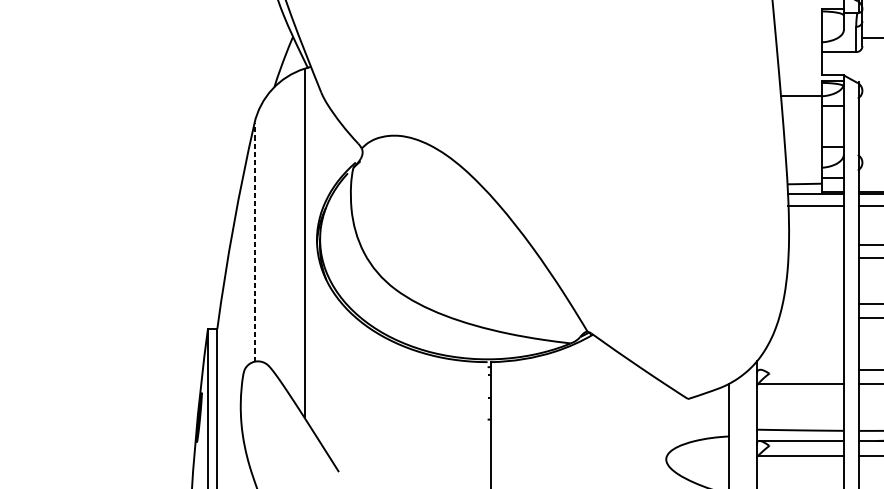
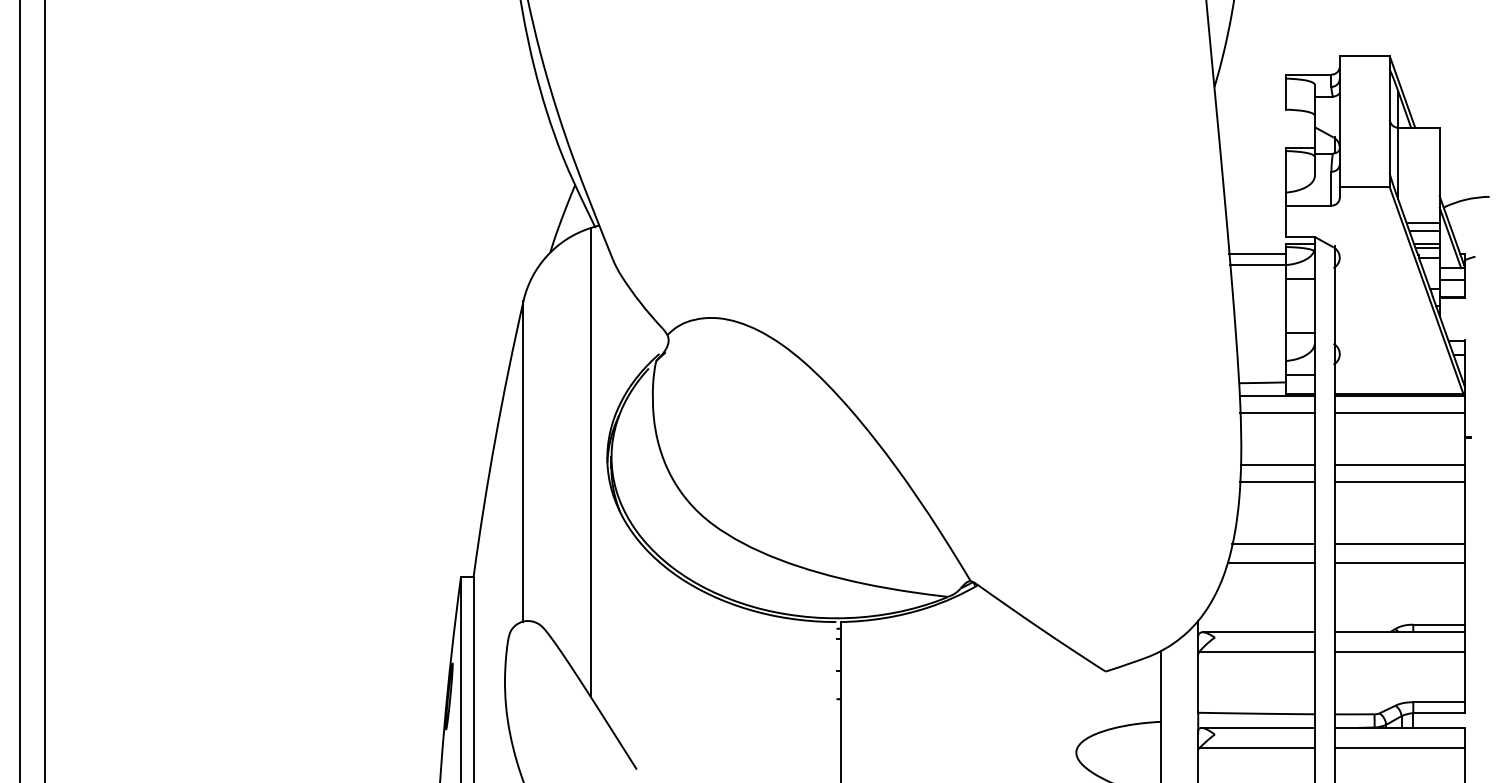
line: (801, 87) -> (1257, 253), added
line: (254, 241) -> (523, 460), dashed -> solid
line: (816, 244) -> (1277, 464), added
line: (816, 258) -> (1277, 482), added
line: (813, 304) -> (1273, 544), added
line: (810, 317) -> (1270, 562), added
line: (801, 369) -> (1258, 632), added

